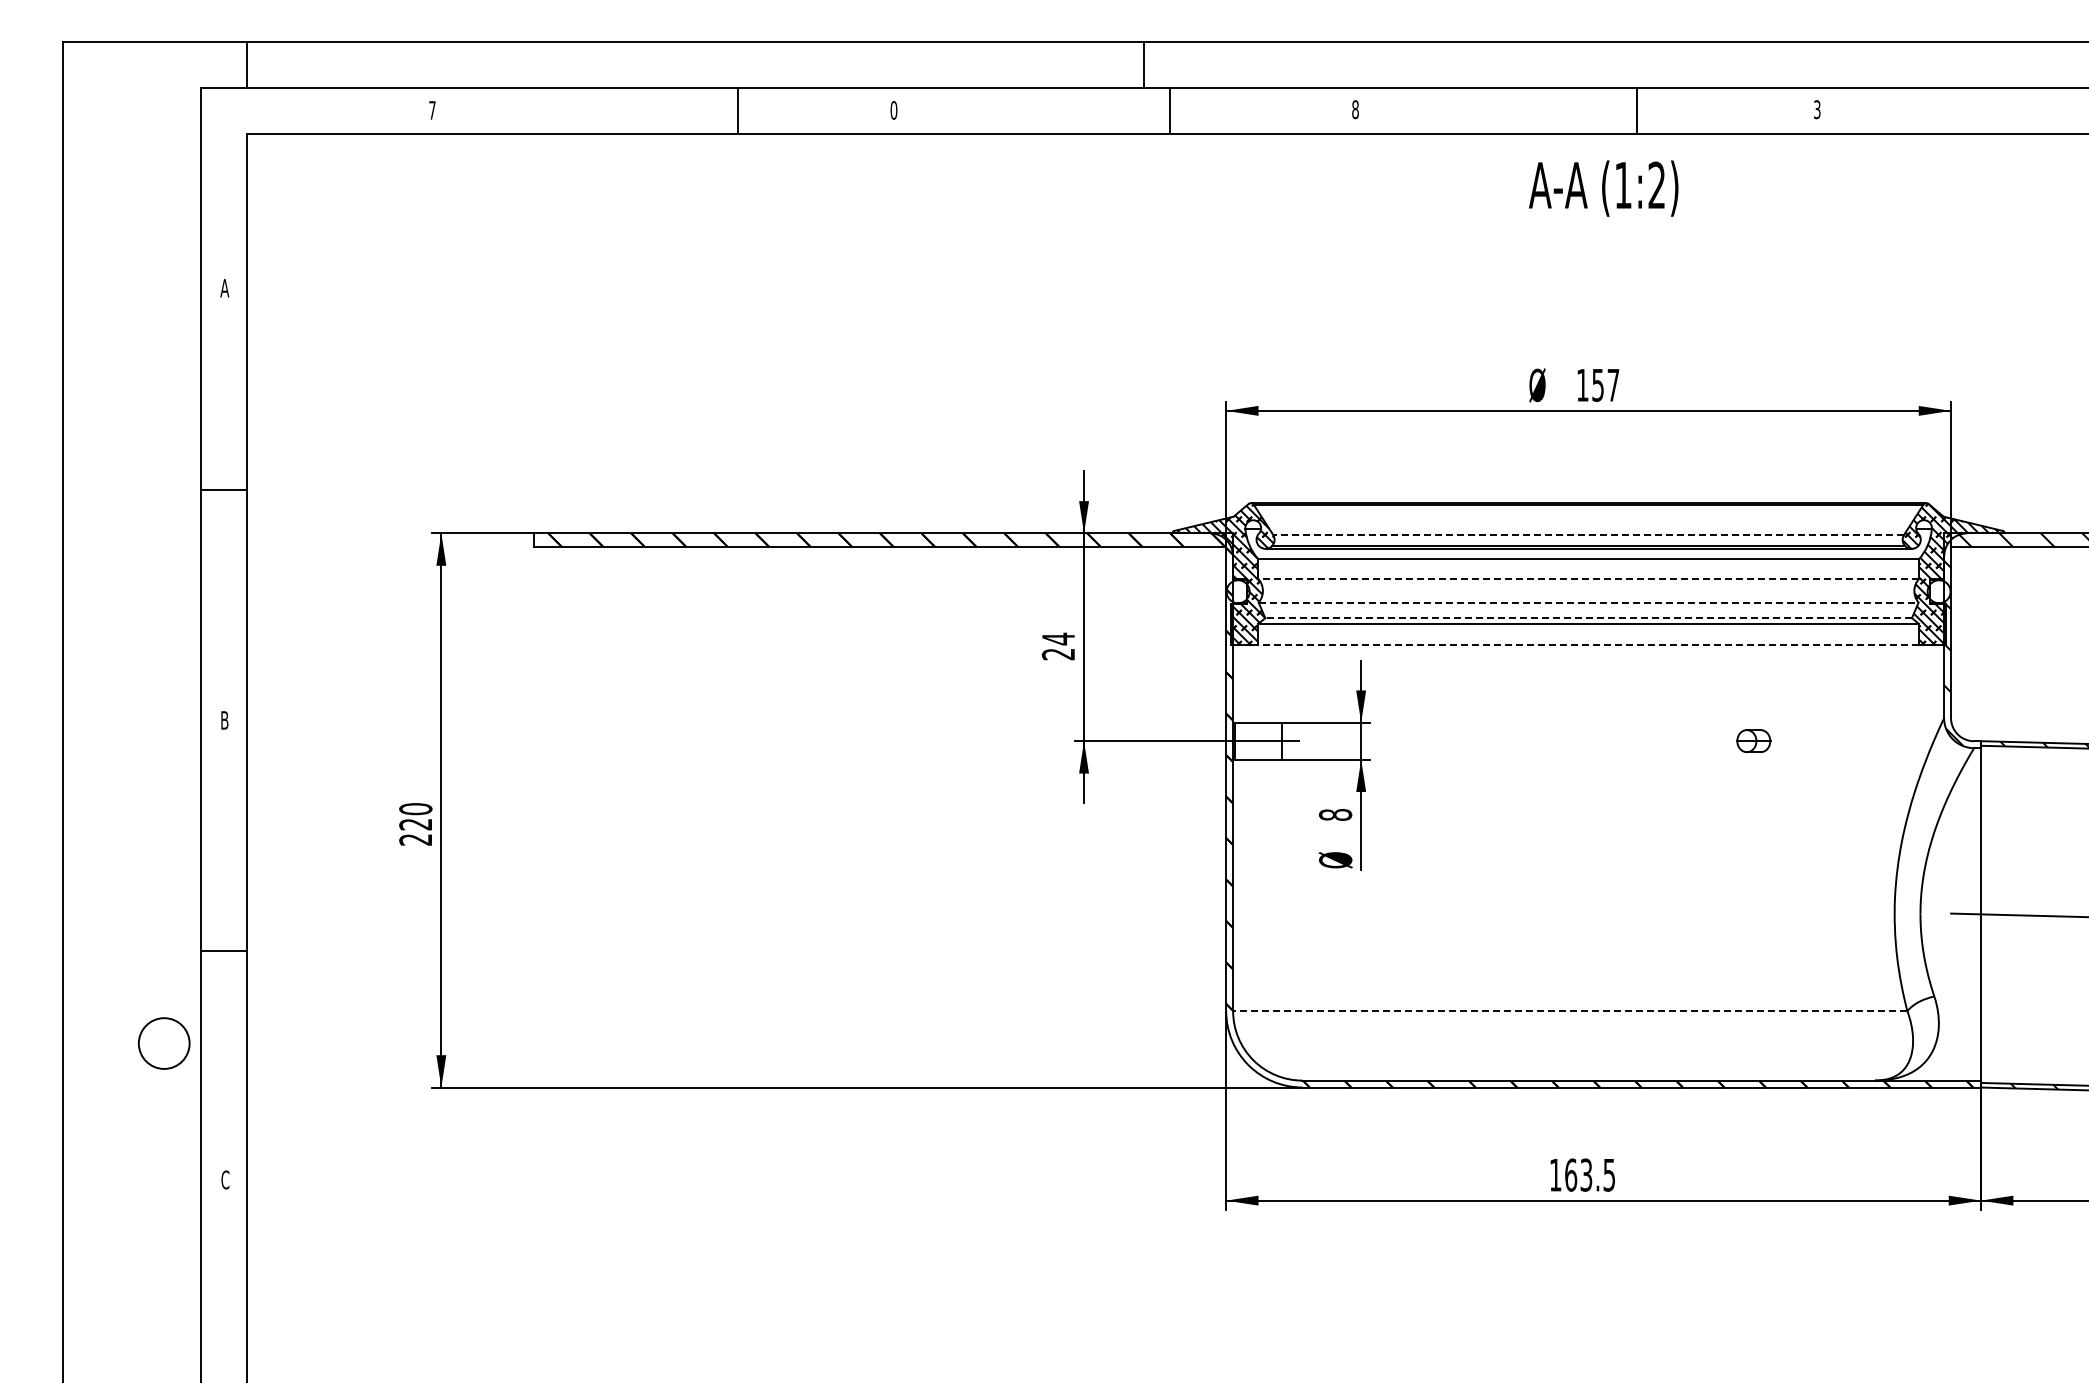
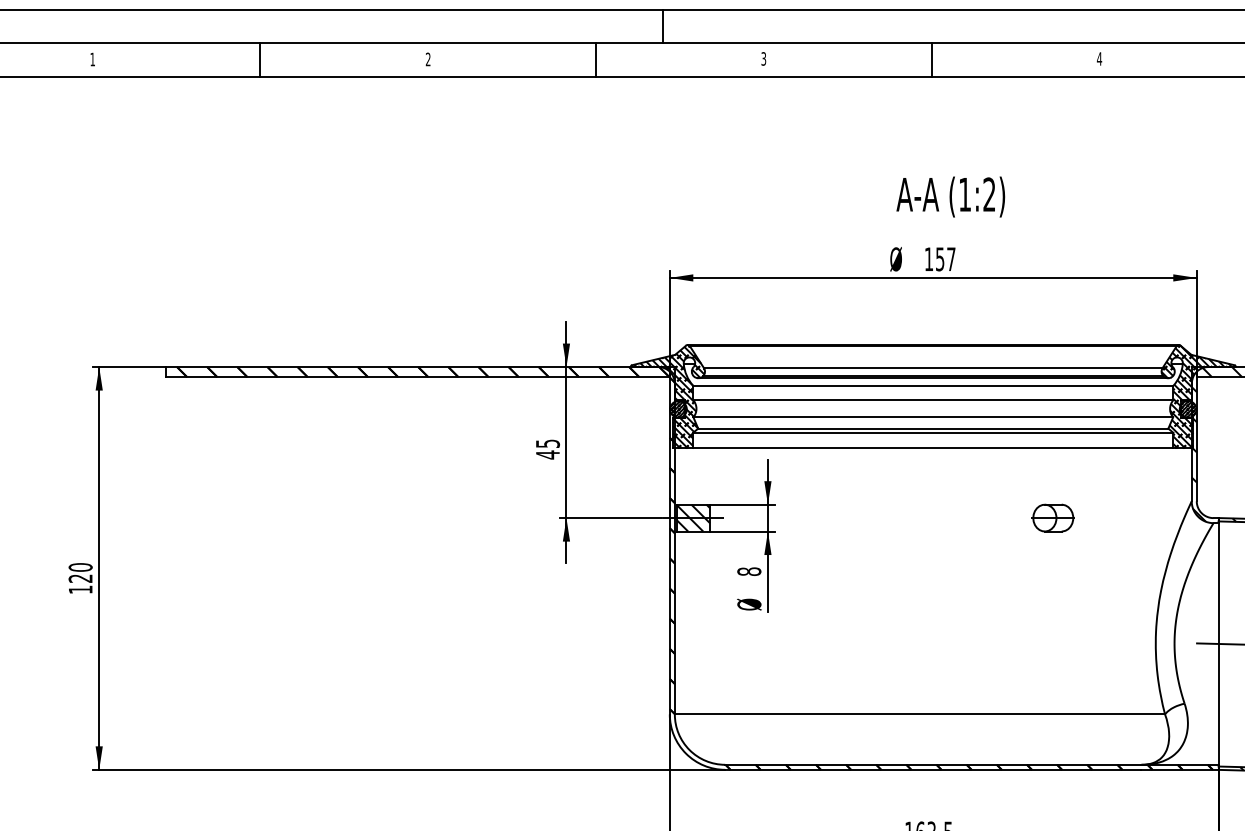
line: (1143, 64) -> (662, 26), moved
text: (1355, 109) -> (763, 58), 8 -> 3
text: (1816, 109) -> (1098, 58), 3 -> 4
text: (432, 110) -> (92, 59), 7 -> 1
line: (737, 110) -> (259, 59), moved
text: (893, 110) -> (427, 59), 0 -> 2
line: (1169, 110) -> (595, 59), moved
line: (1637, 110) -> (931, 59), moved
text: (1603, 188) -> (950, 196), moved
line: (1588, 534) -> (933, 367), dashed -> solid
line: (1588, 578) -> (933, 399), dashed -> solid
hatch: (1237, 591) -> (678, 409), added
hatch: (1938, 591) -> (1187, 409), added
line: (1588, 602) -> (933, 417), dashed -> solid
line: (1588, 618) -> (933, 428), dashed -> solid
line: (1588, 645) -> (933, 448), dashed -> solid
text: (1058, 646) -> (547, 449), 24 -> 45
hatch: (1258, 740) -> (693, 517), added
part: (1753, 740) -> (1053, 517), size x1.67
text: (415, 839) -> (80, 589), 220 -> 120
line: (1569, 1011) -> (919, 714), dashed -> solid

